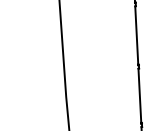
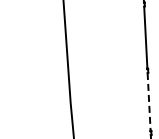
line: (140, 95) -> (149, 101), solid -> dashed

